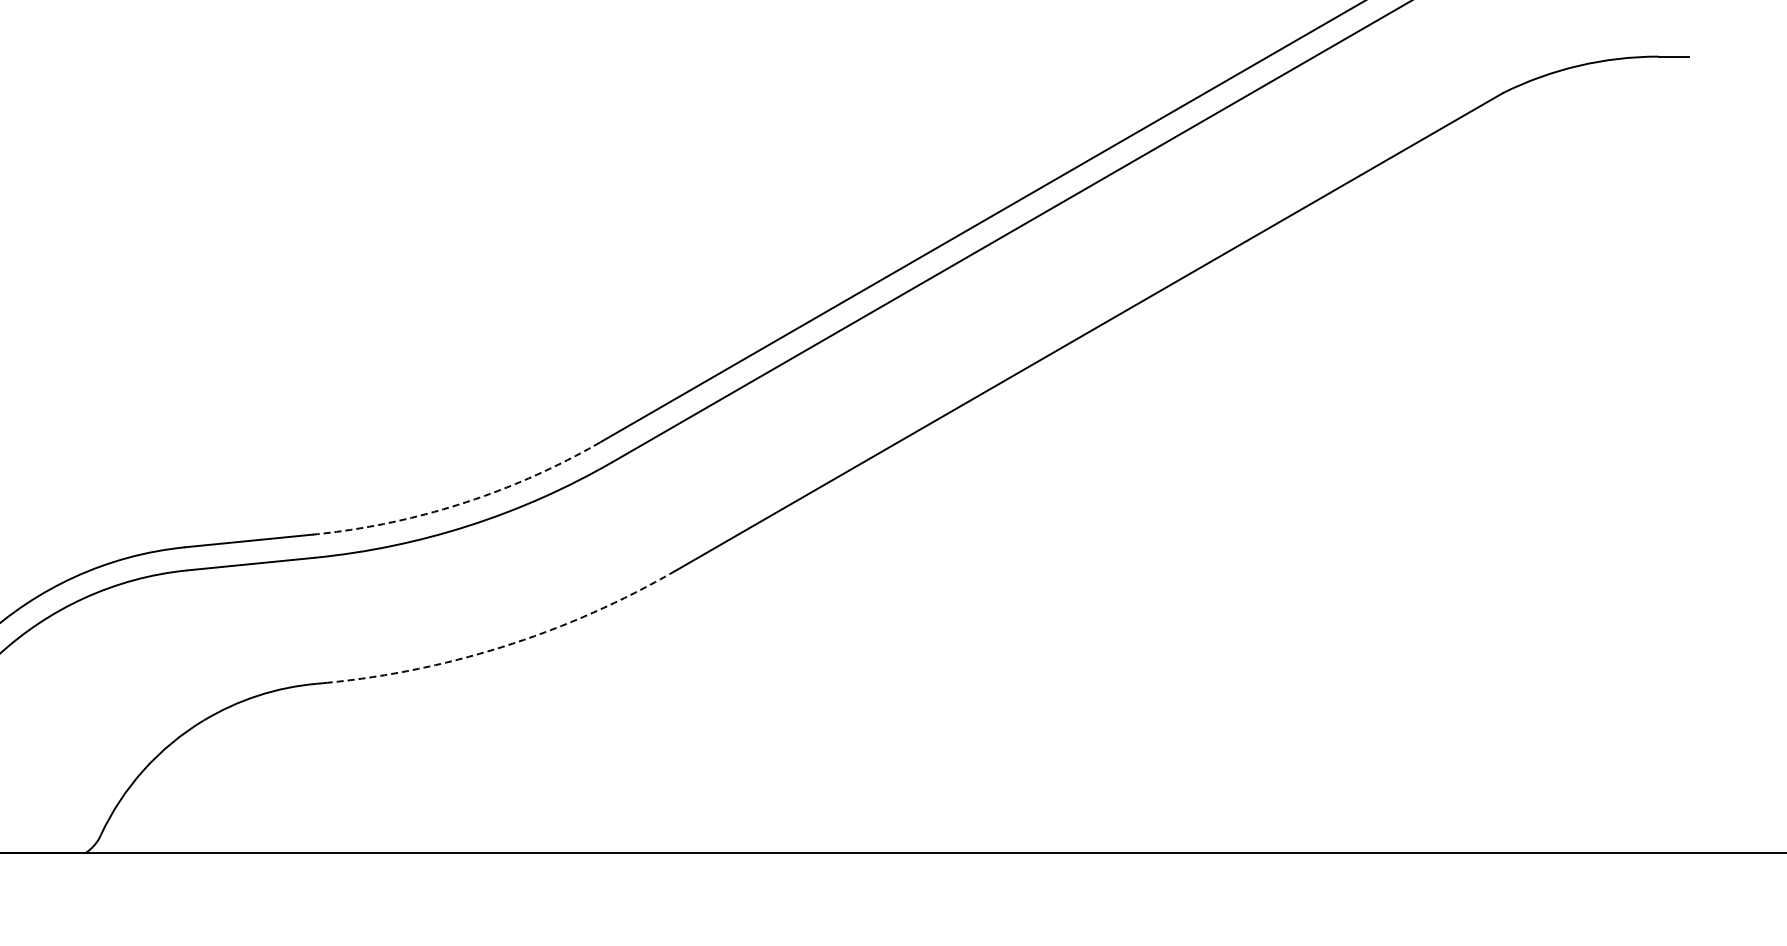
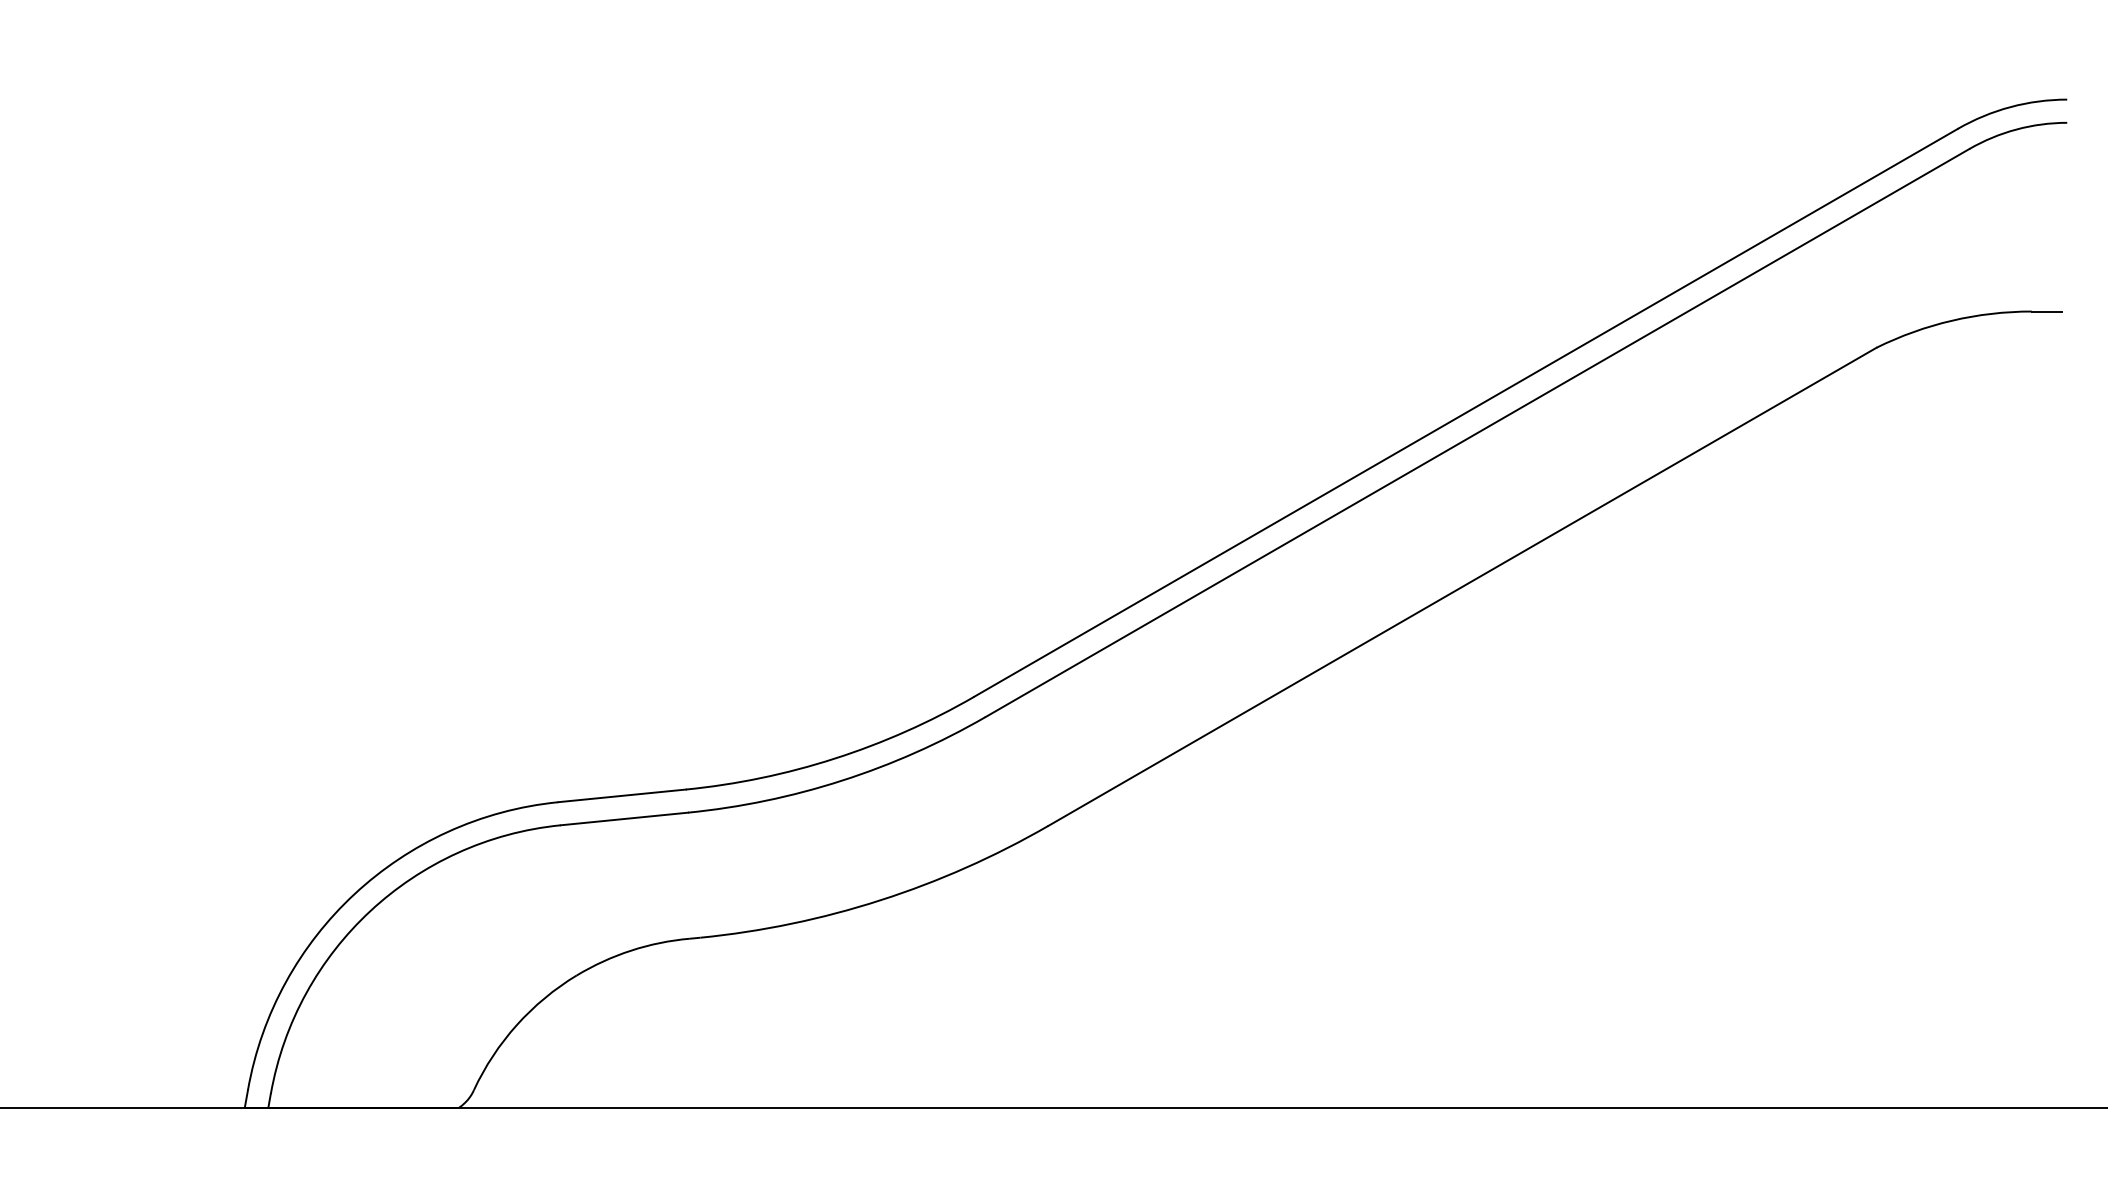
arc: (461, 503) -> (834, 758), dashed -> solid
arc: (507, 645) -> (880, 900), dashed -> solid

